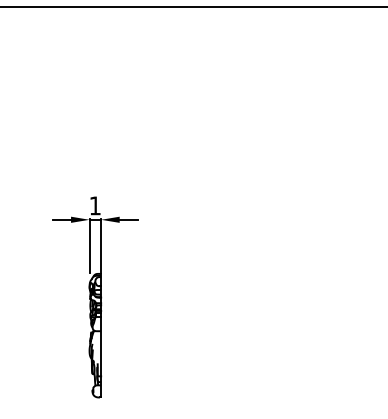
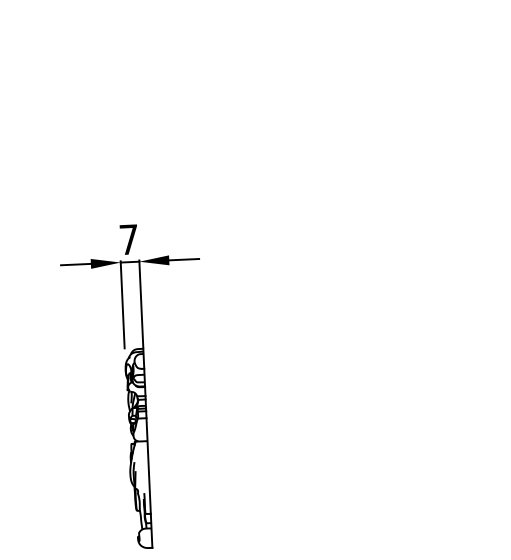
text: (95, 205) -> (129, 239), 1 -> 7

